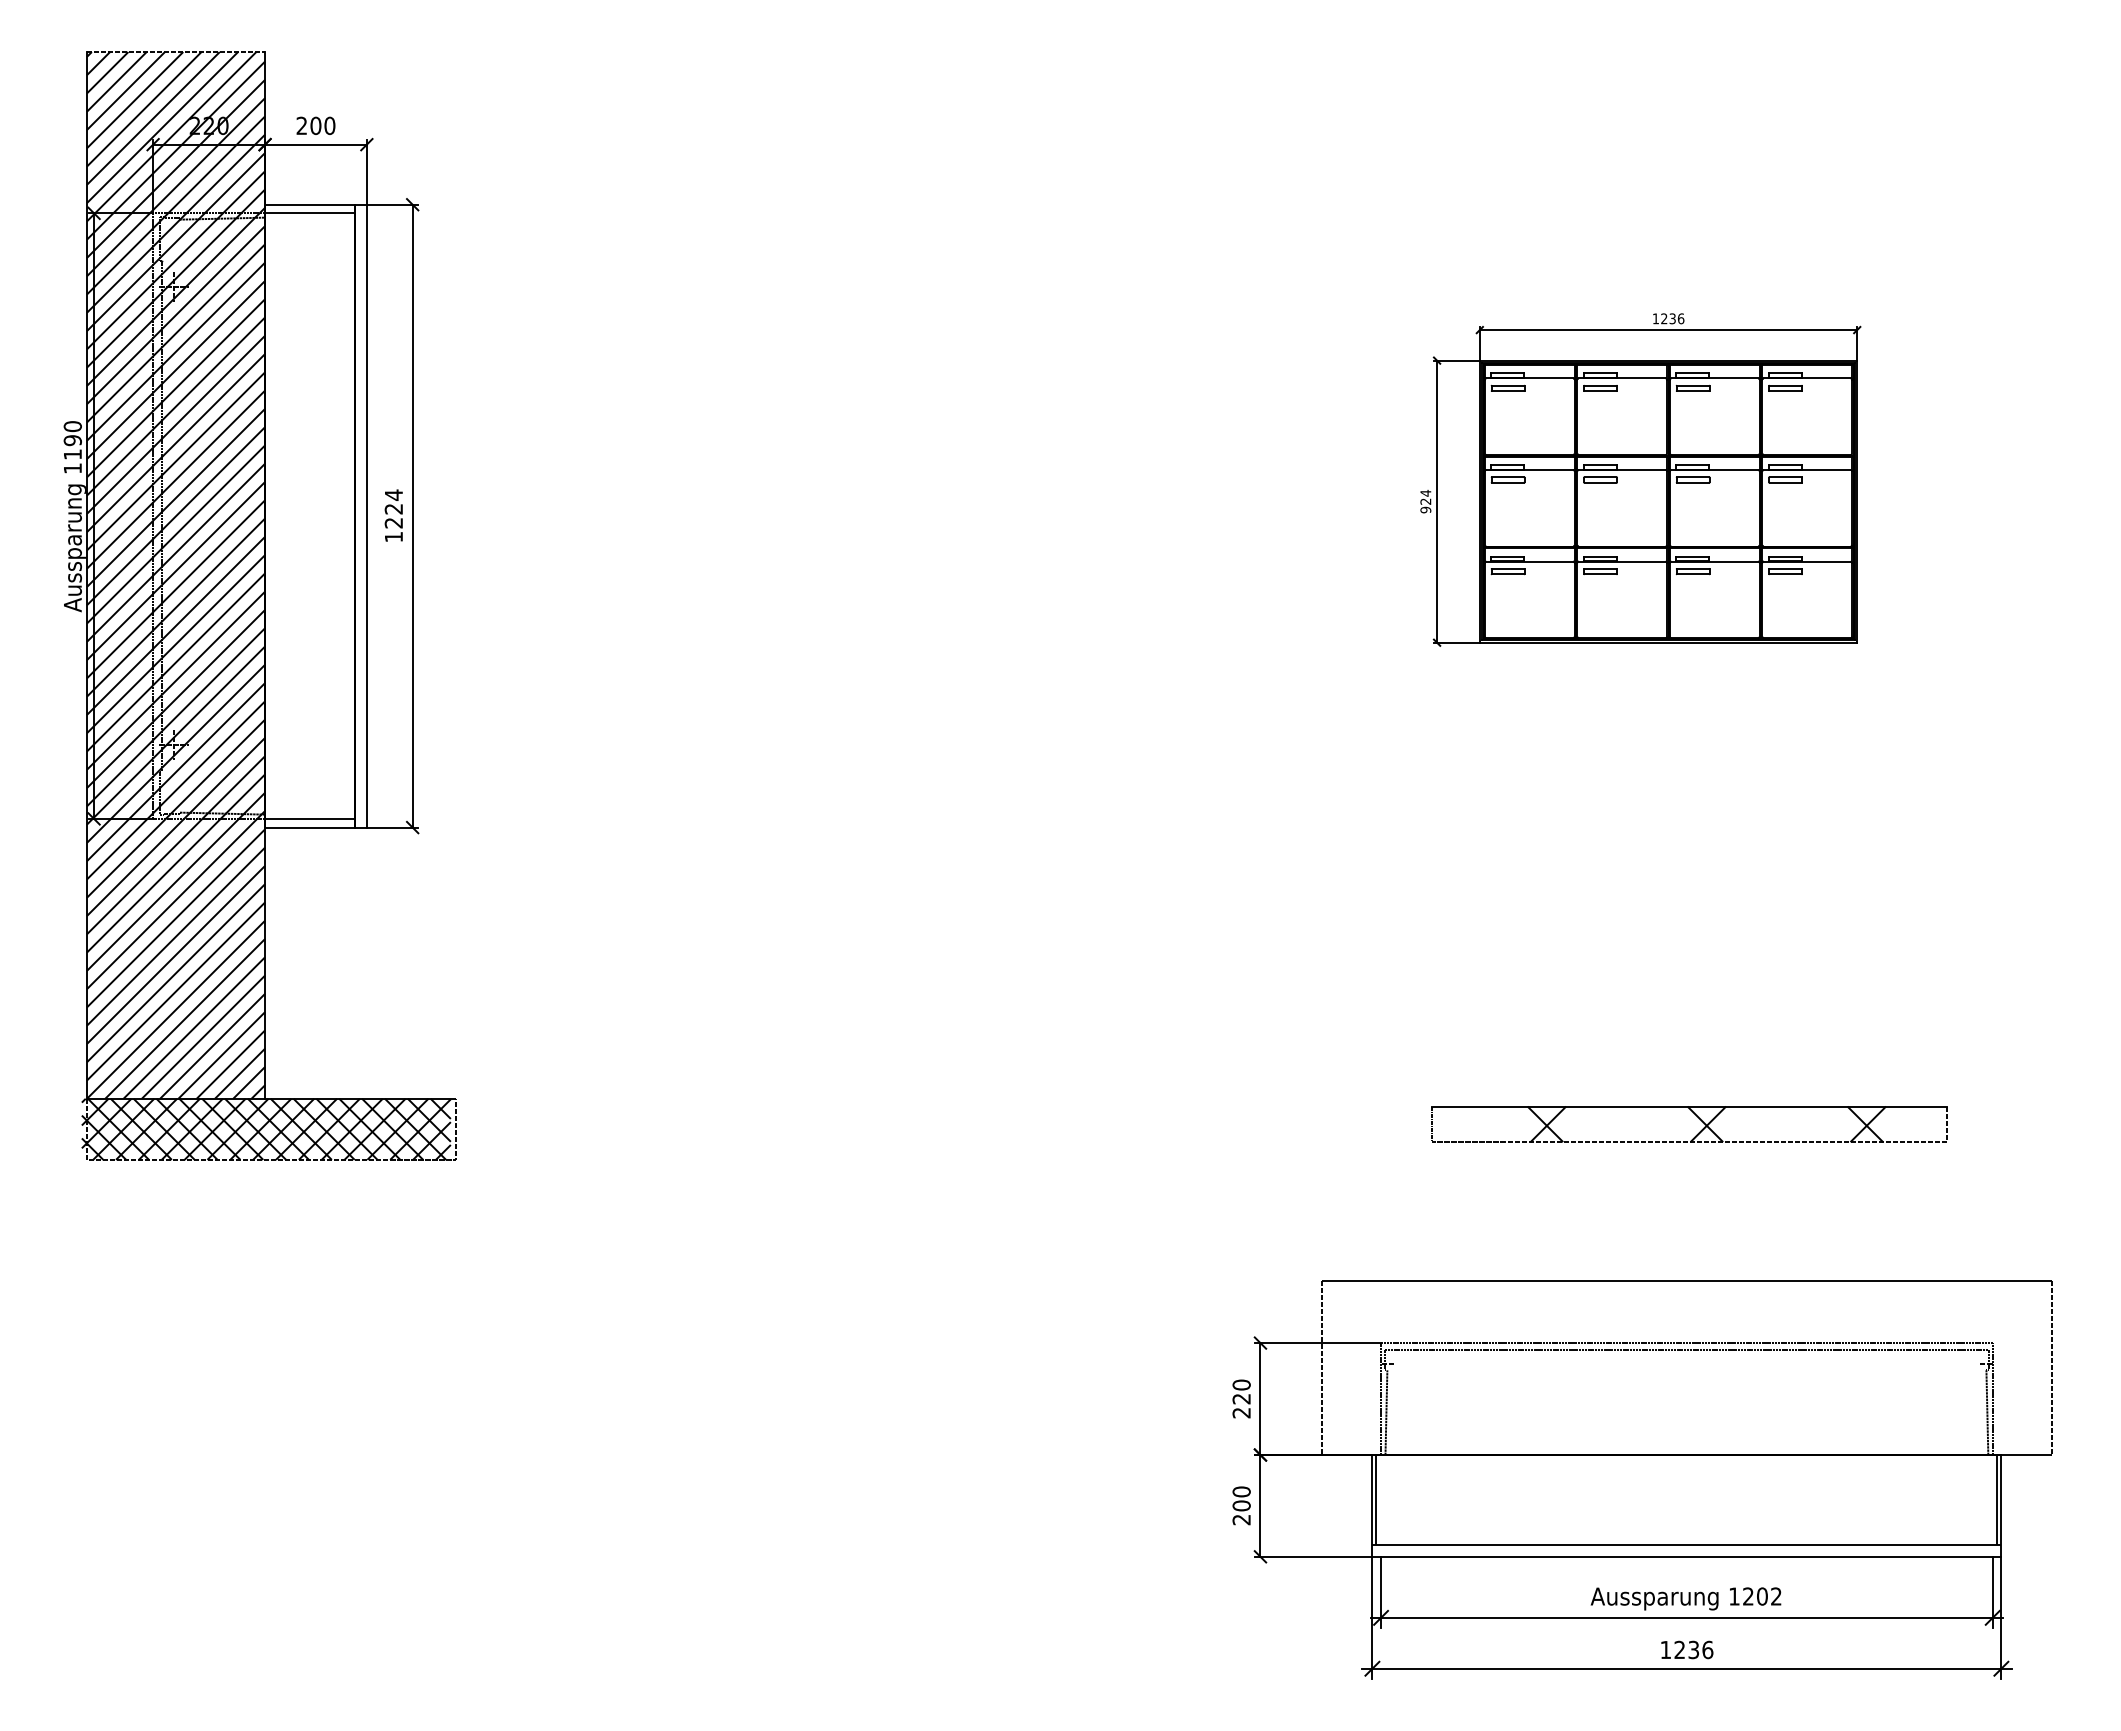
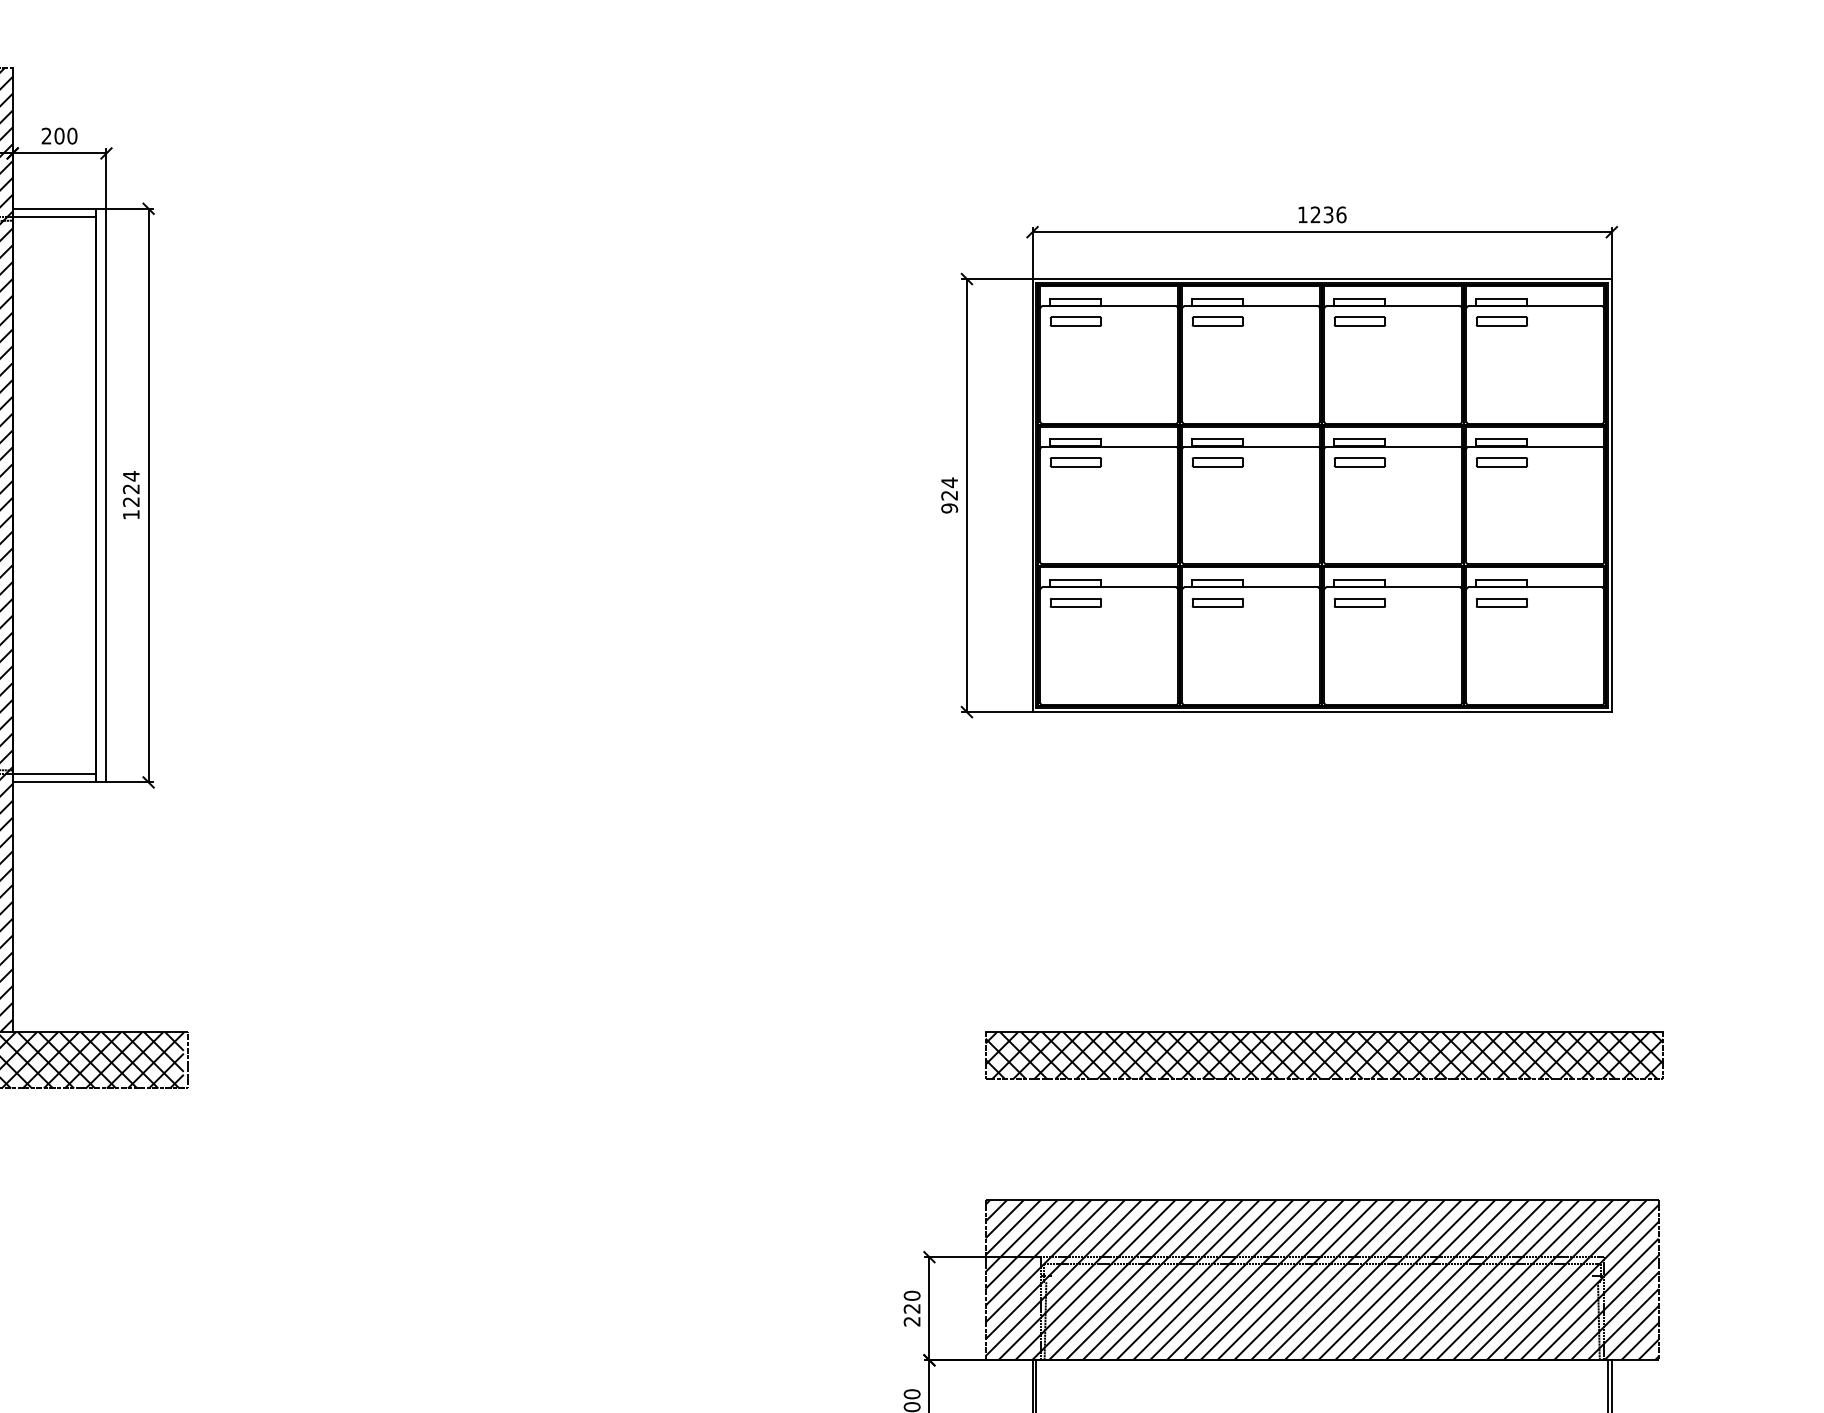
part: (1640, 479) -> (1279, 461), size x1.67
part: (1689, 1124) -> (1324, 1055), size x1.43
hatch: (1686, 1367) -> (1321, 1279), added

